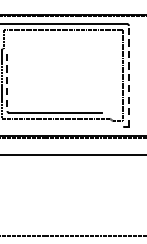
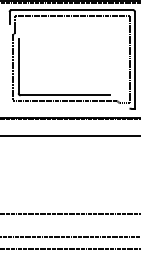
line: (129, 75) -> (135, 59), dashed -> solid
line: (7, 82) -> (18, 66), dashed -> solid

